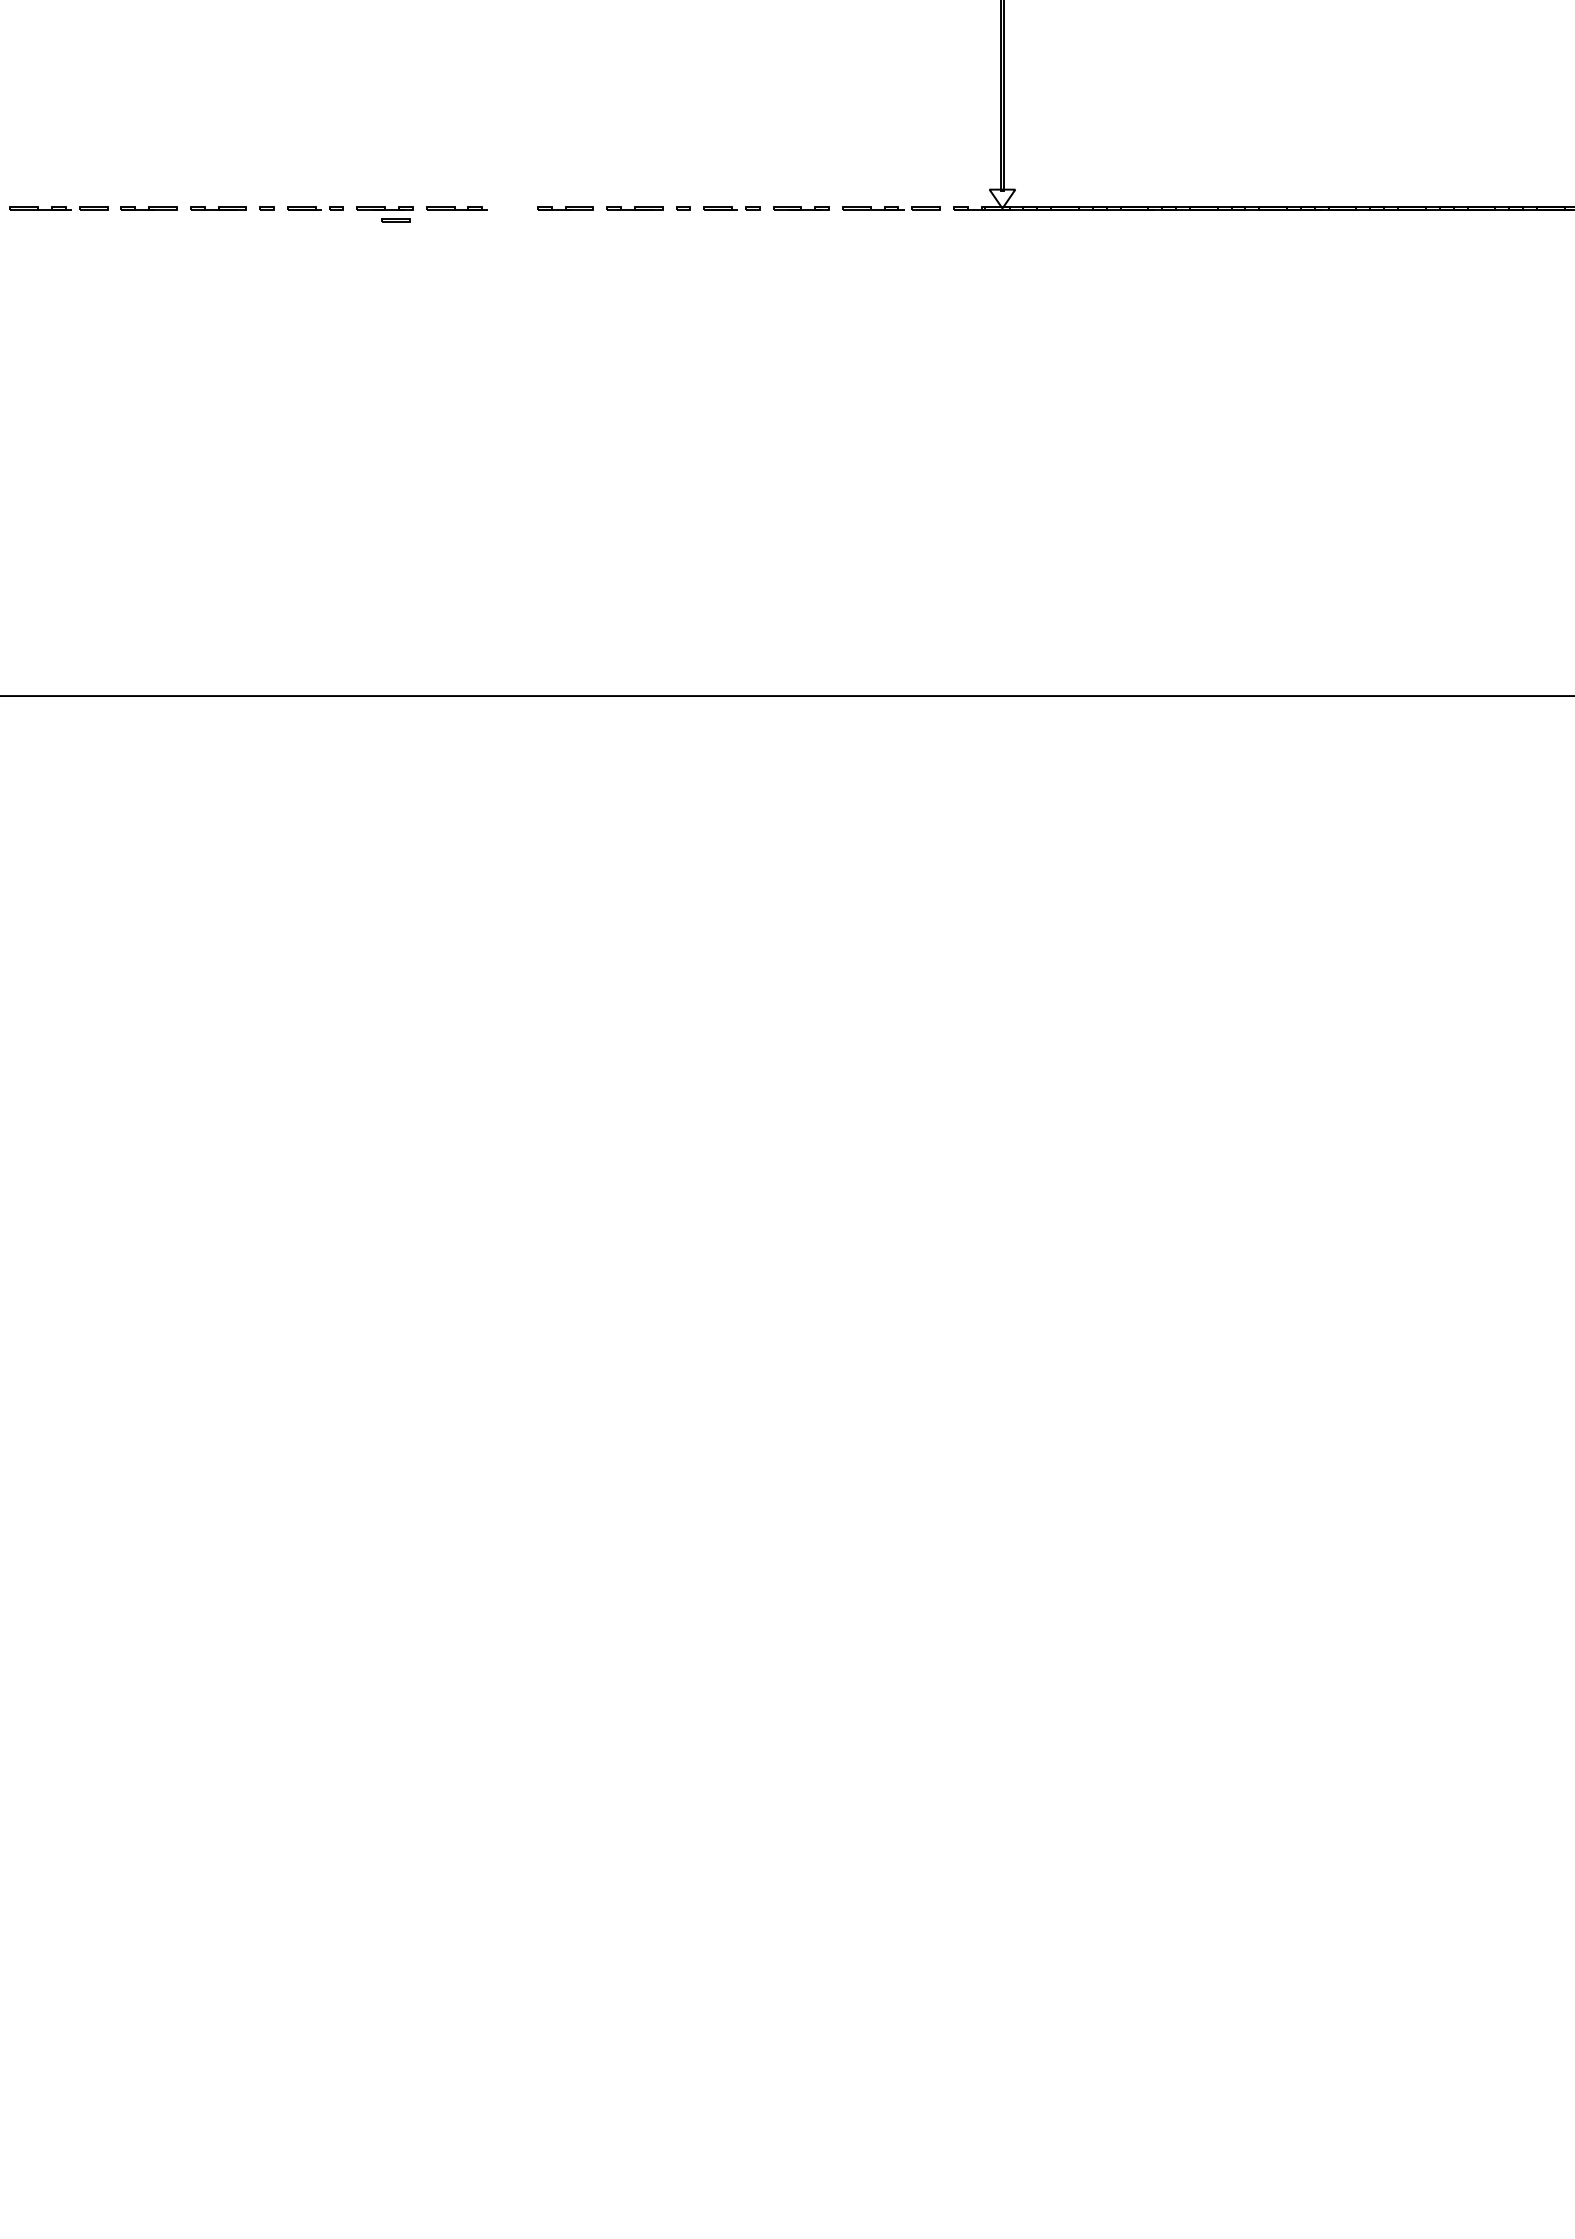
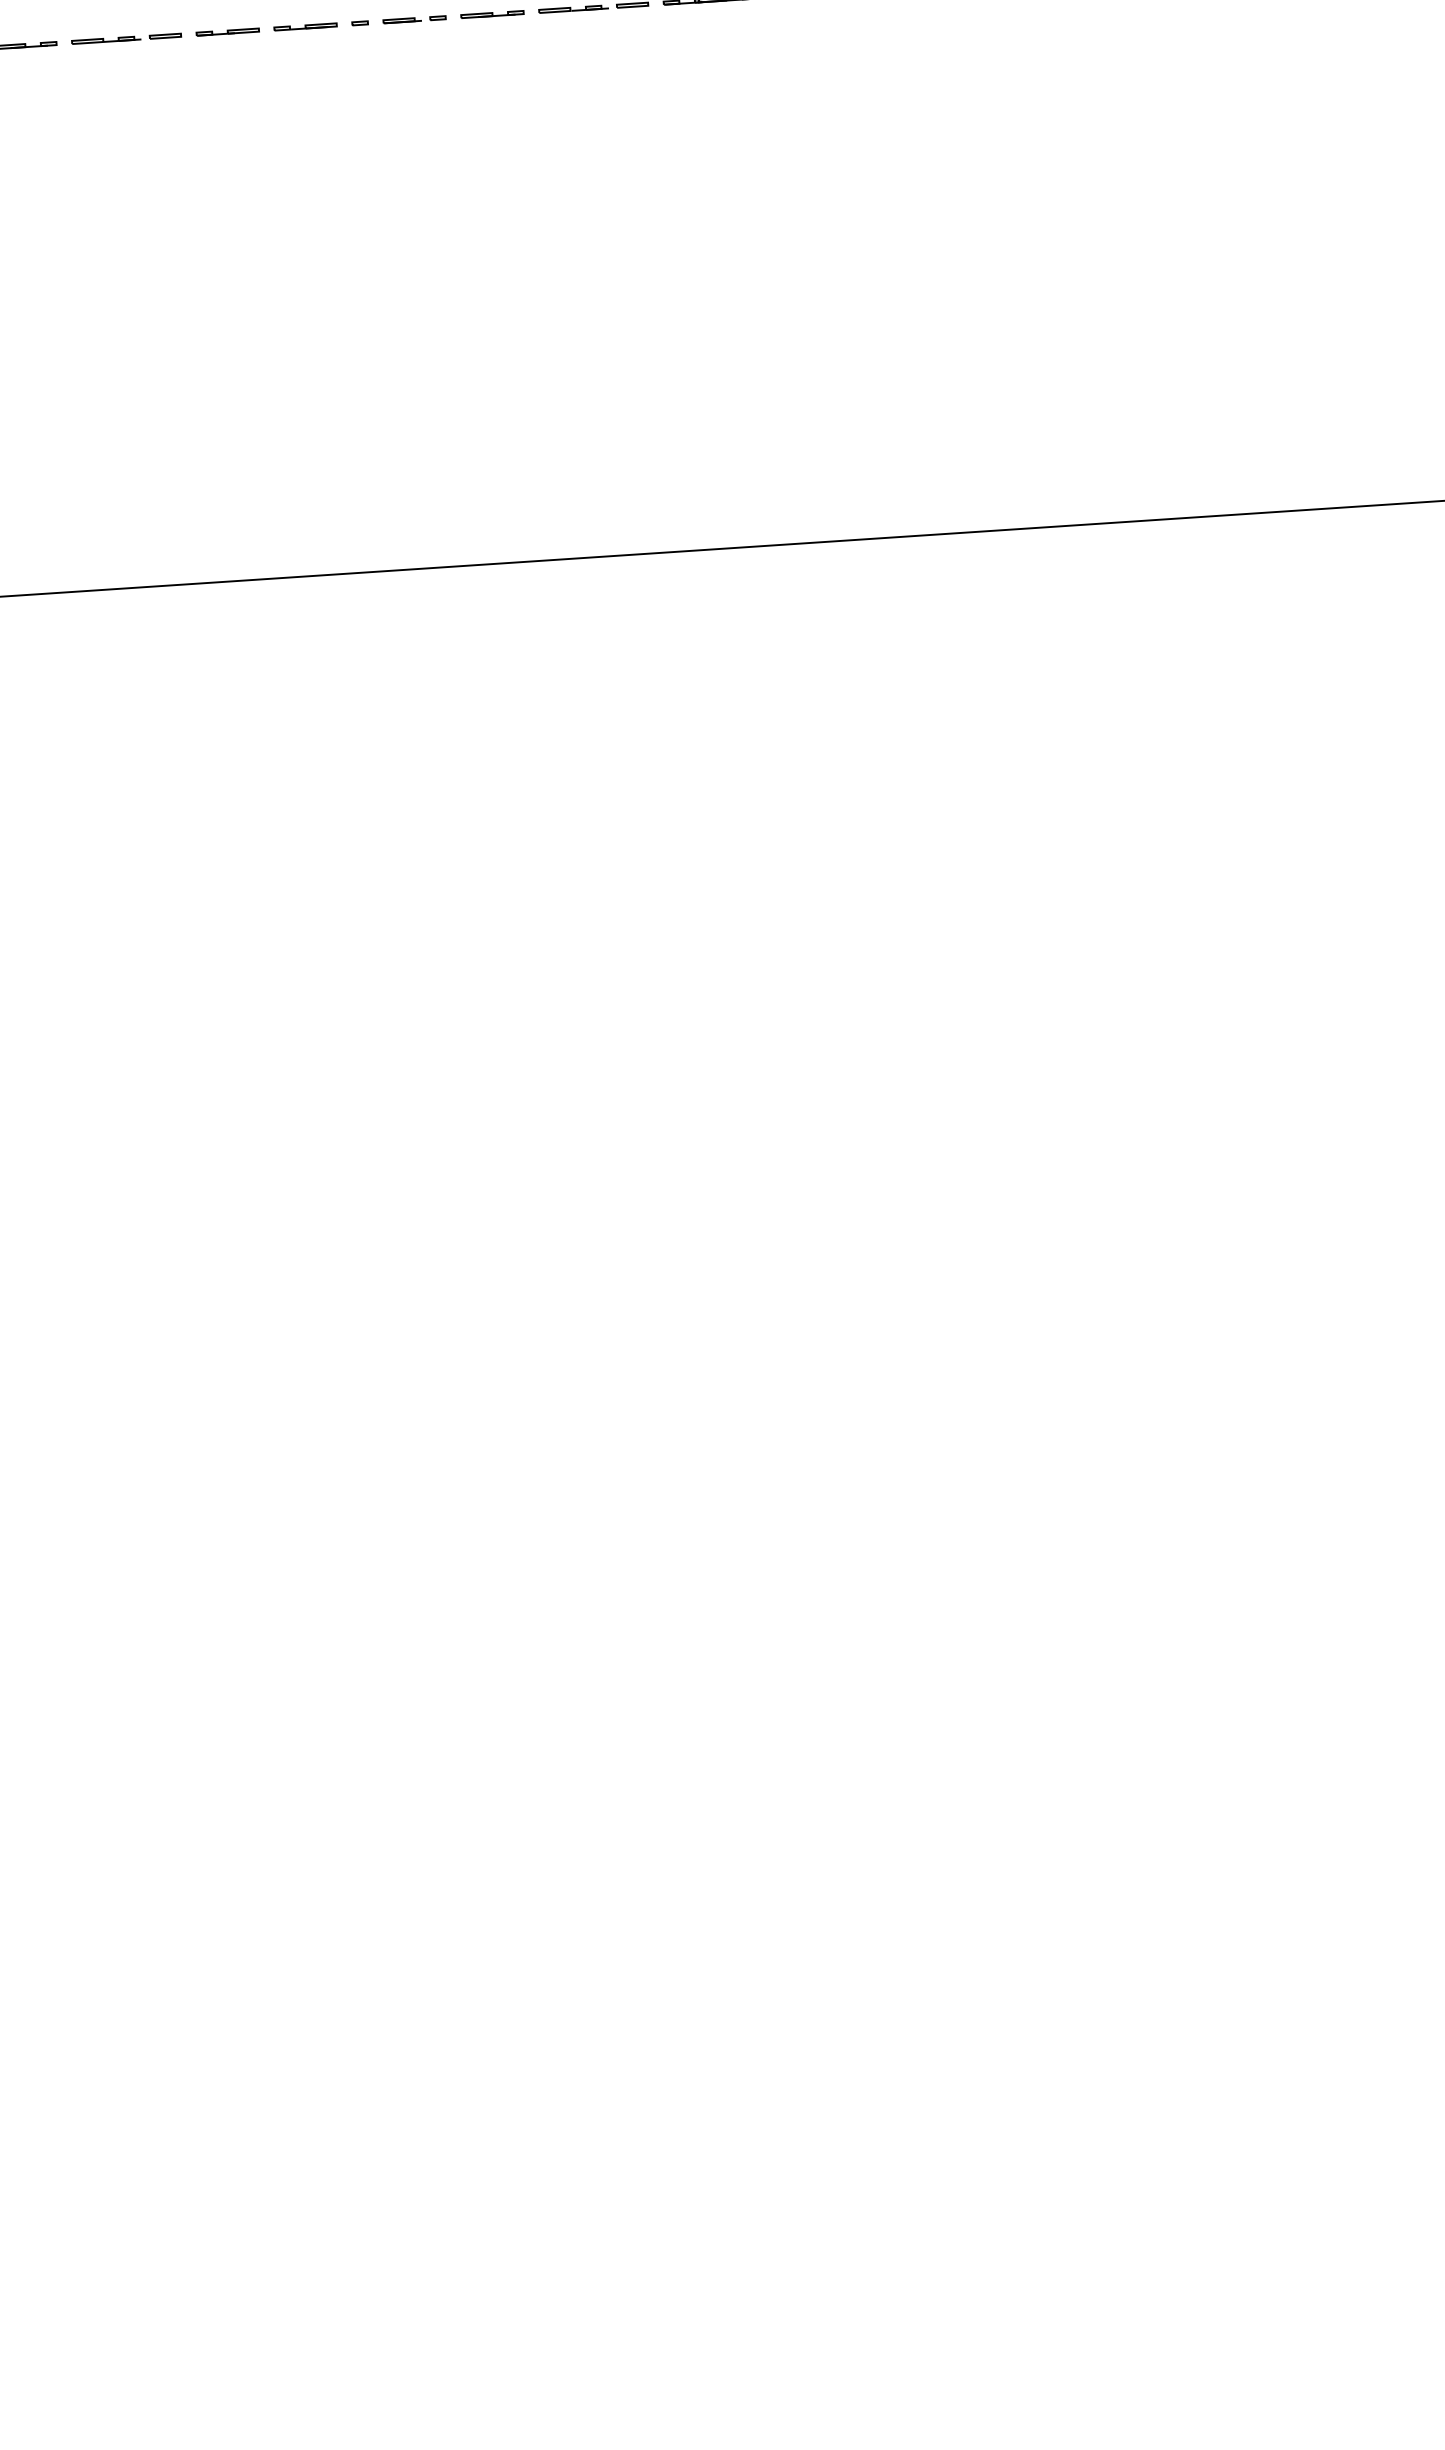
line: (395, 219) -> (164, 35), moved

